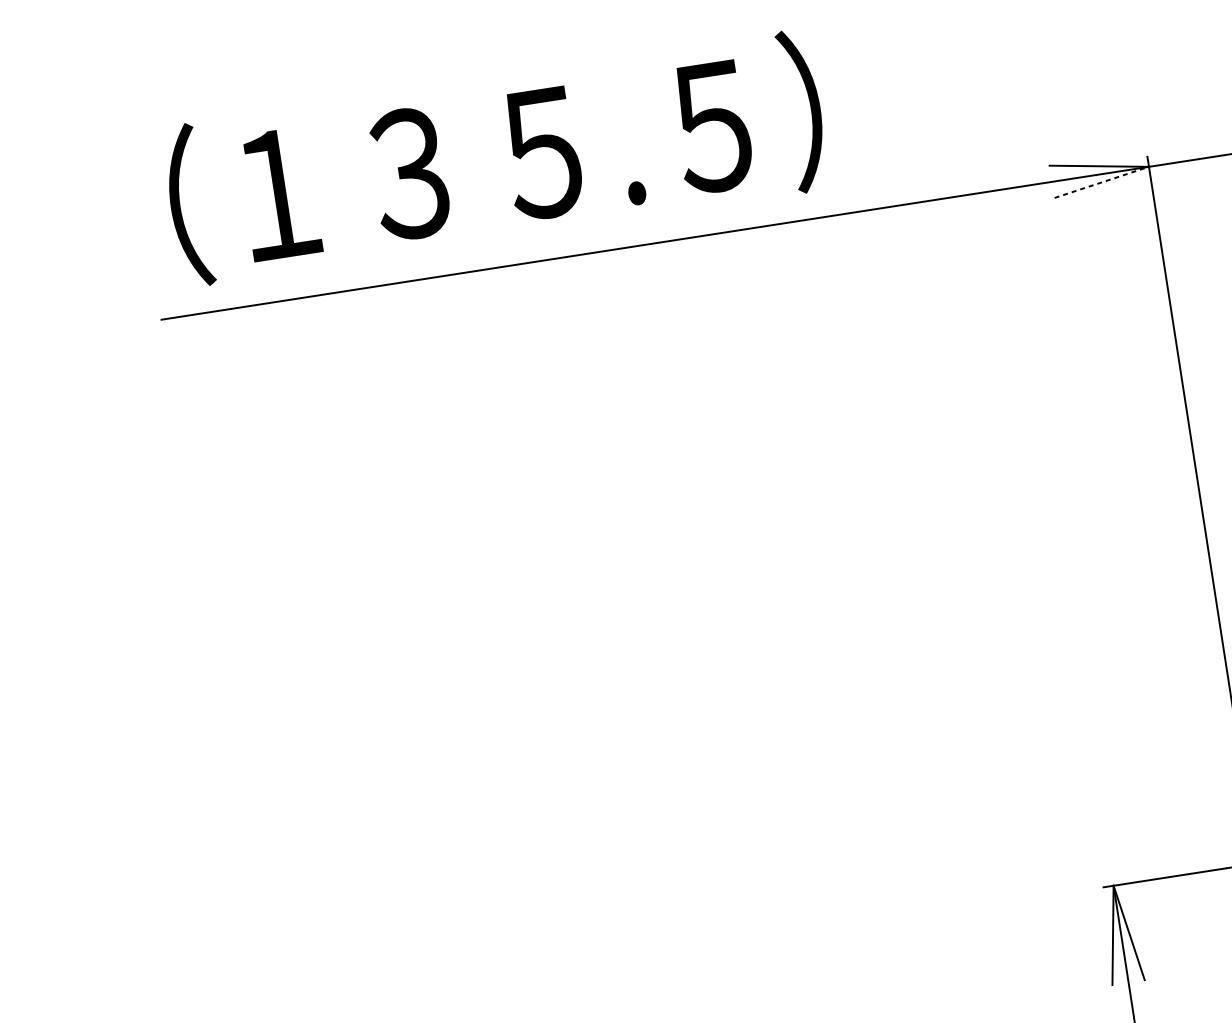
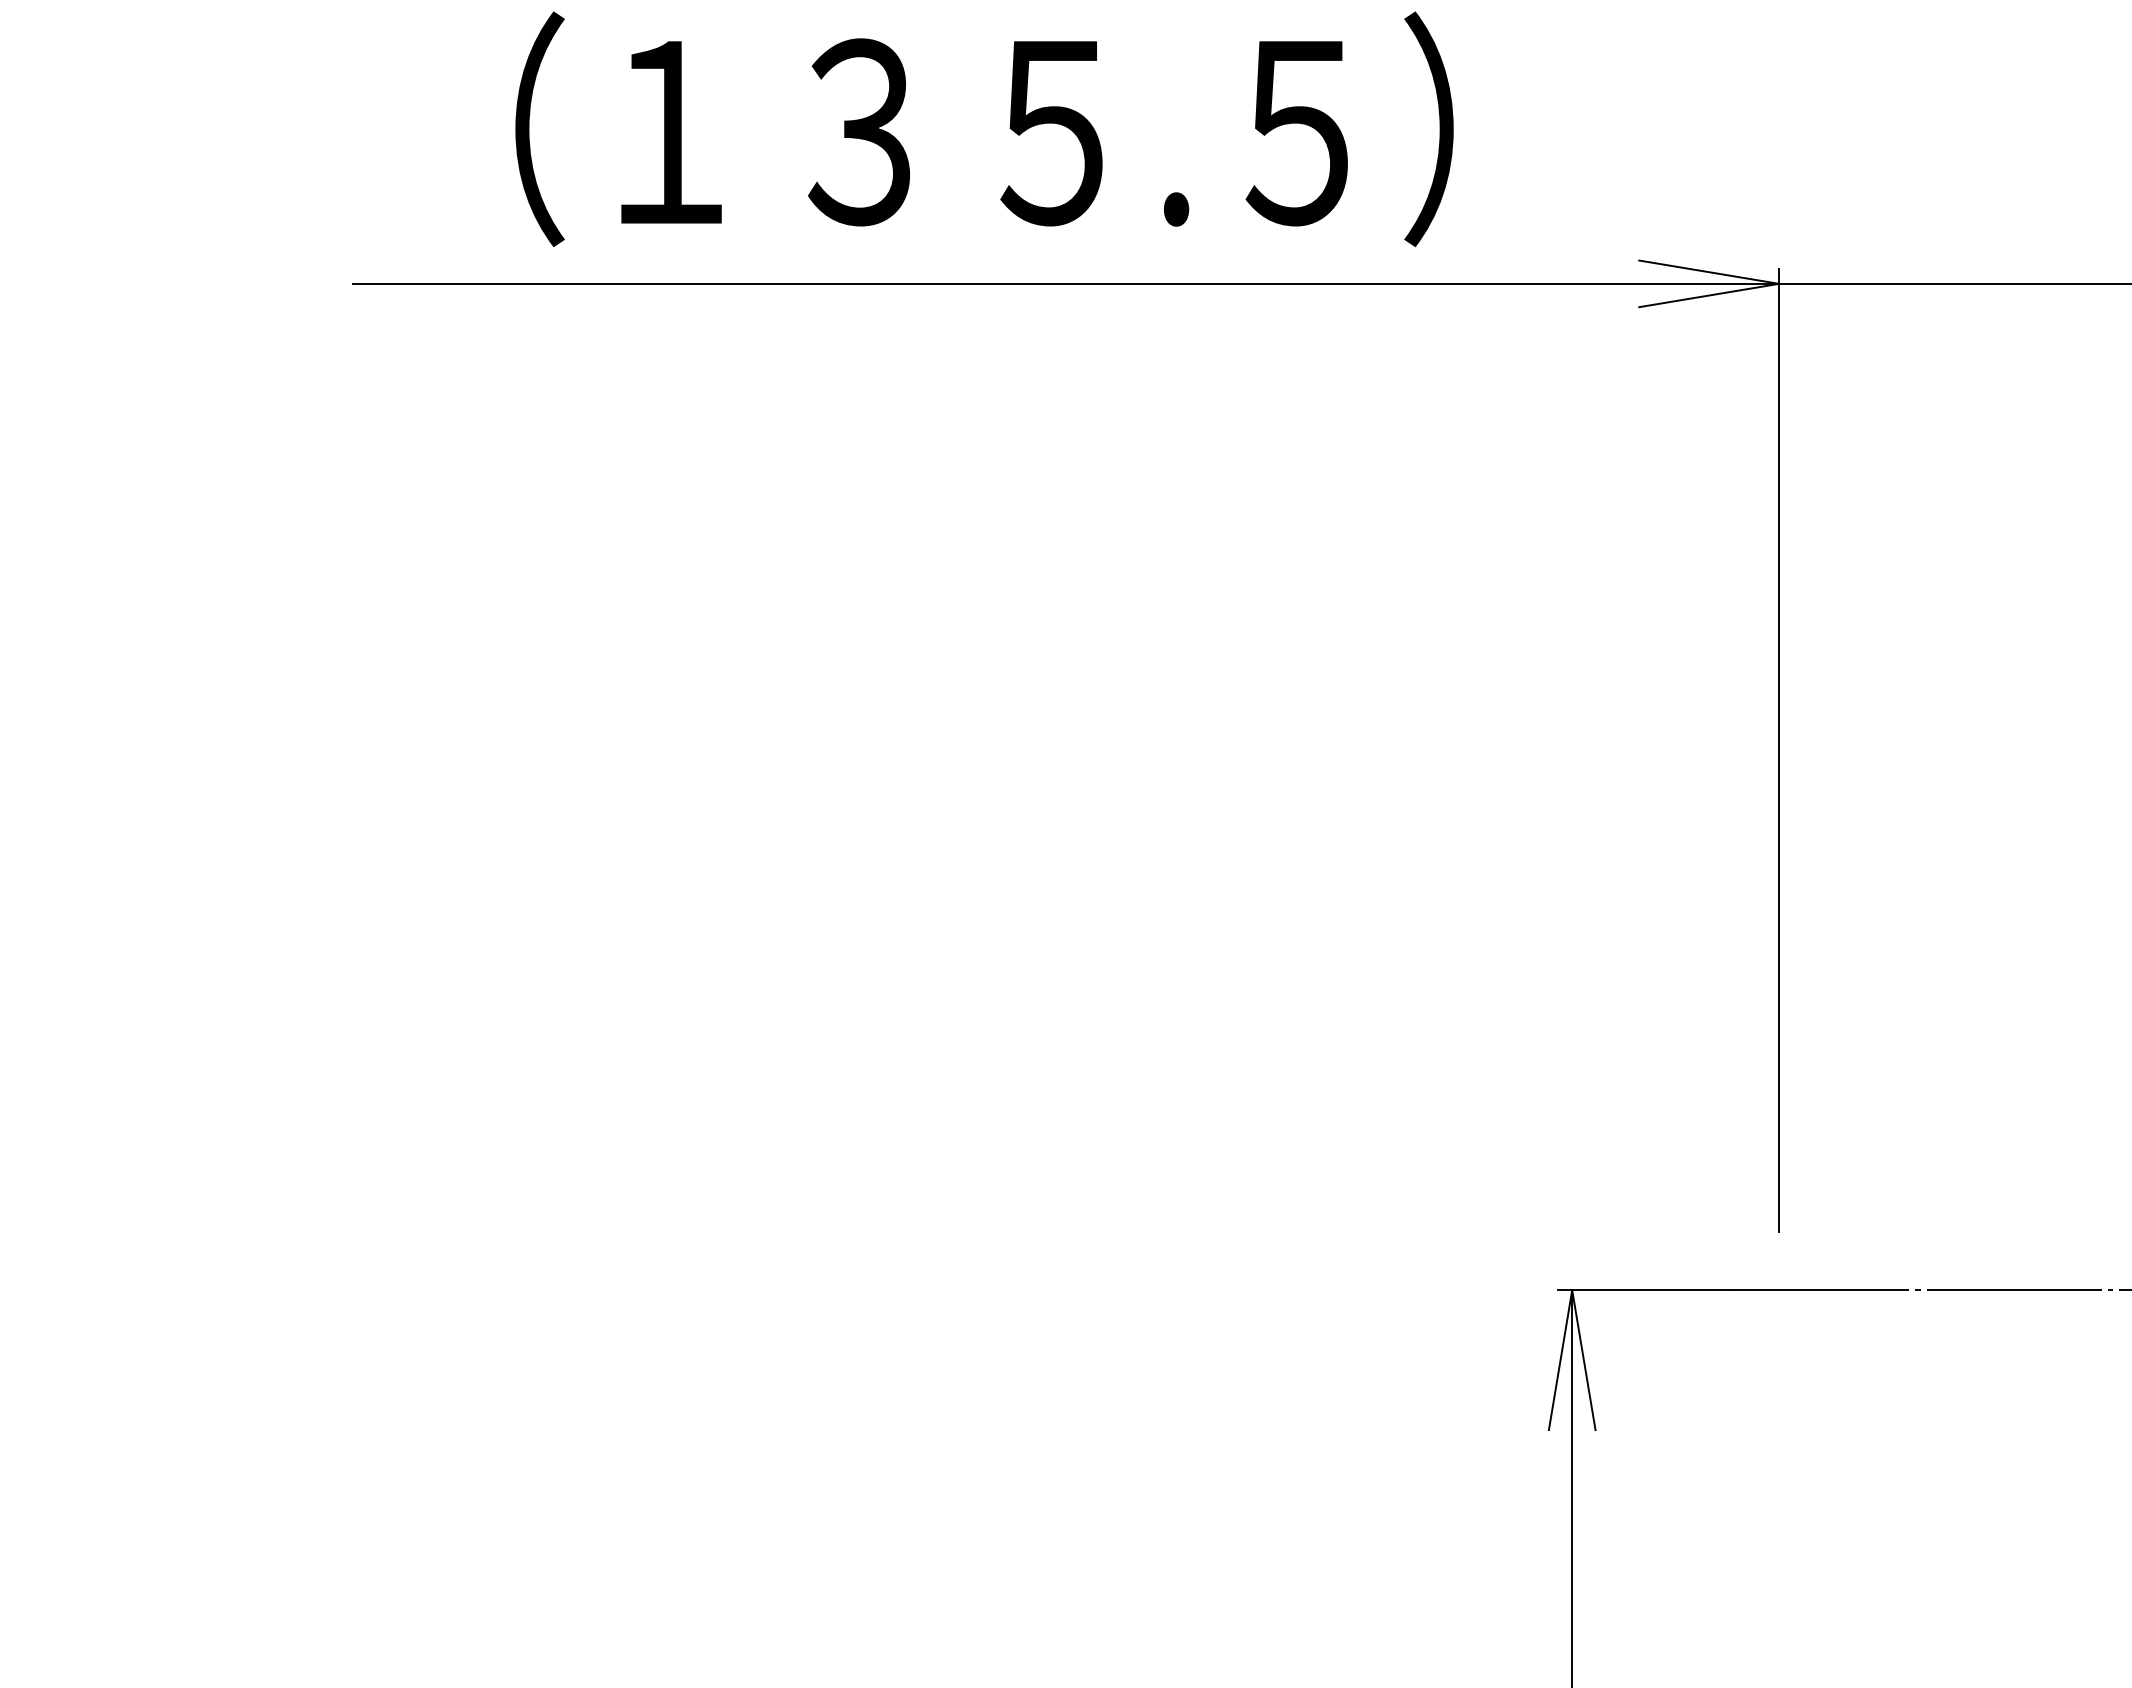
text: (495, 158) -> (984, 129), moved
line: (1102, 182) -> (1709, 295), dashed -> solid

